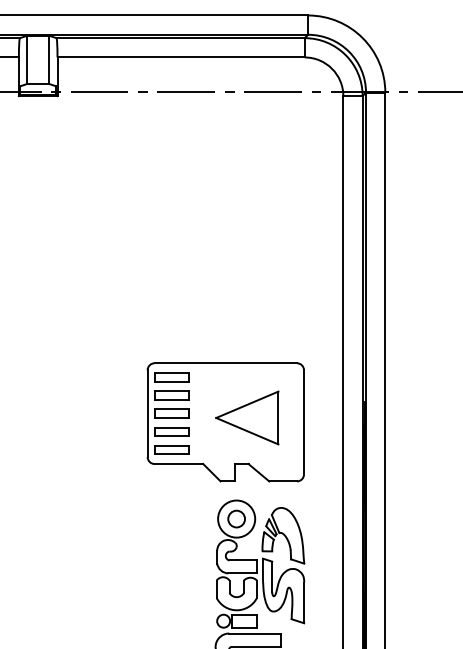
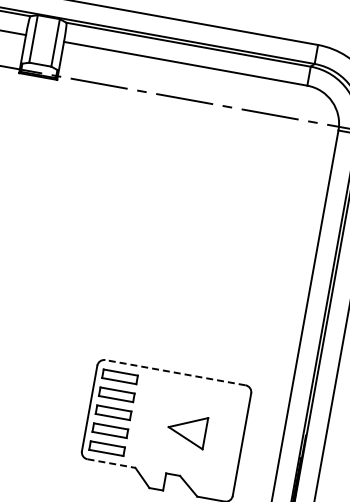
line: (225, 363) -> (175, 372), solid -> dashed
part: (247, 417) -> (187, 429), size x0.6
line: (179, 464) -> (111, 464), solid -> dashed

